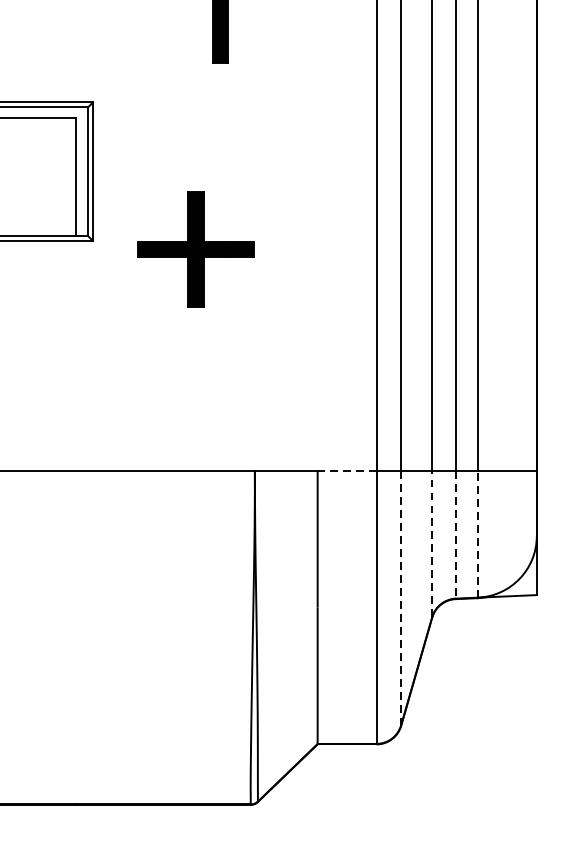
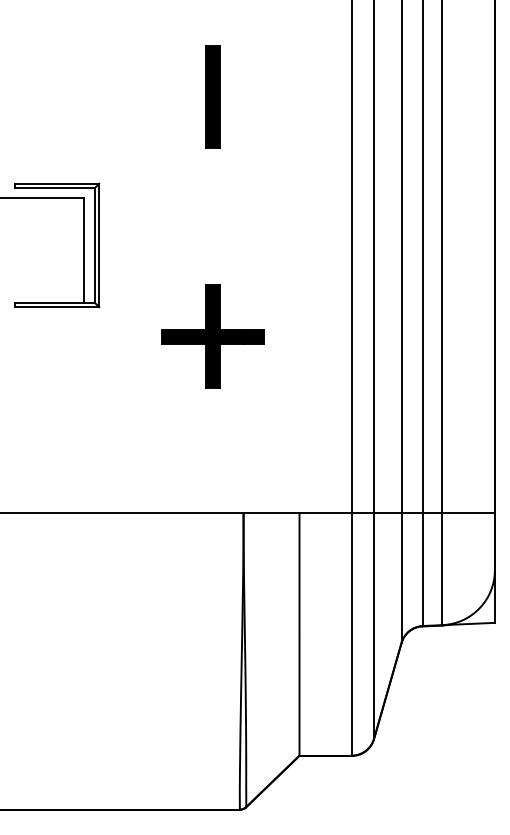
part: (195, 249) -> (212, 336), moved
line: (346, 471) -> (325, 512), dashed -> solid
line: (478, 534) -> (442, 568), dashed -> solid
line: (455, 535) -> (422, 569), dashed -> solid
line: (432, 544) -> (401, 577), dashed -> solid
line: (400, 599) -> (373, 626), dashed -> solid

